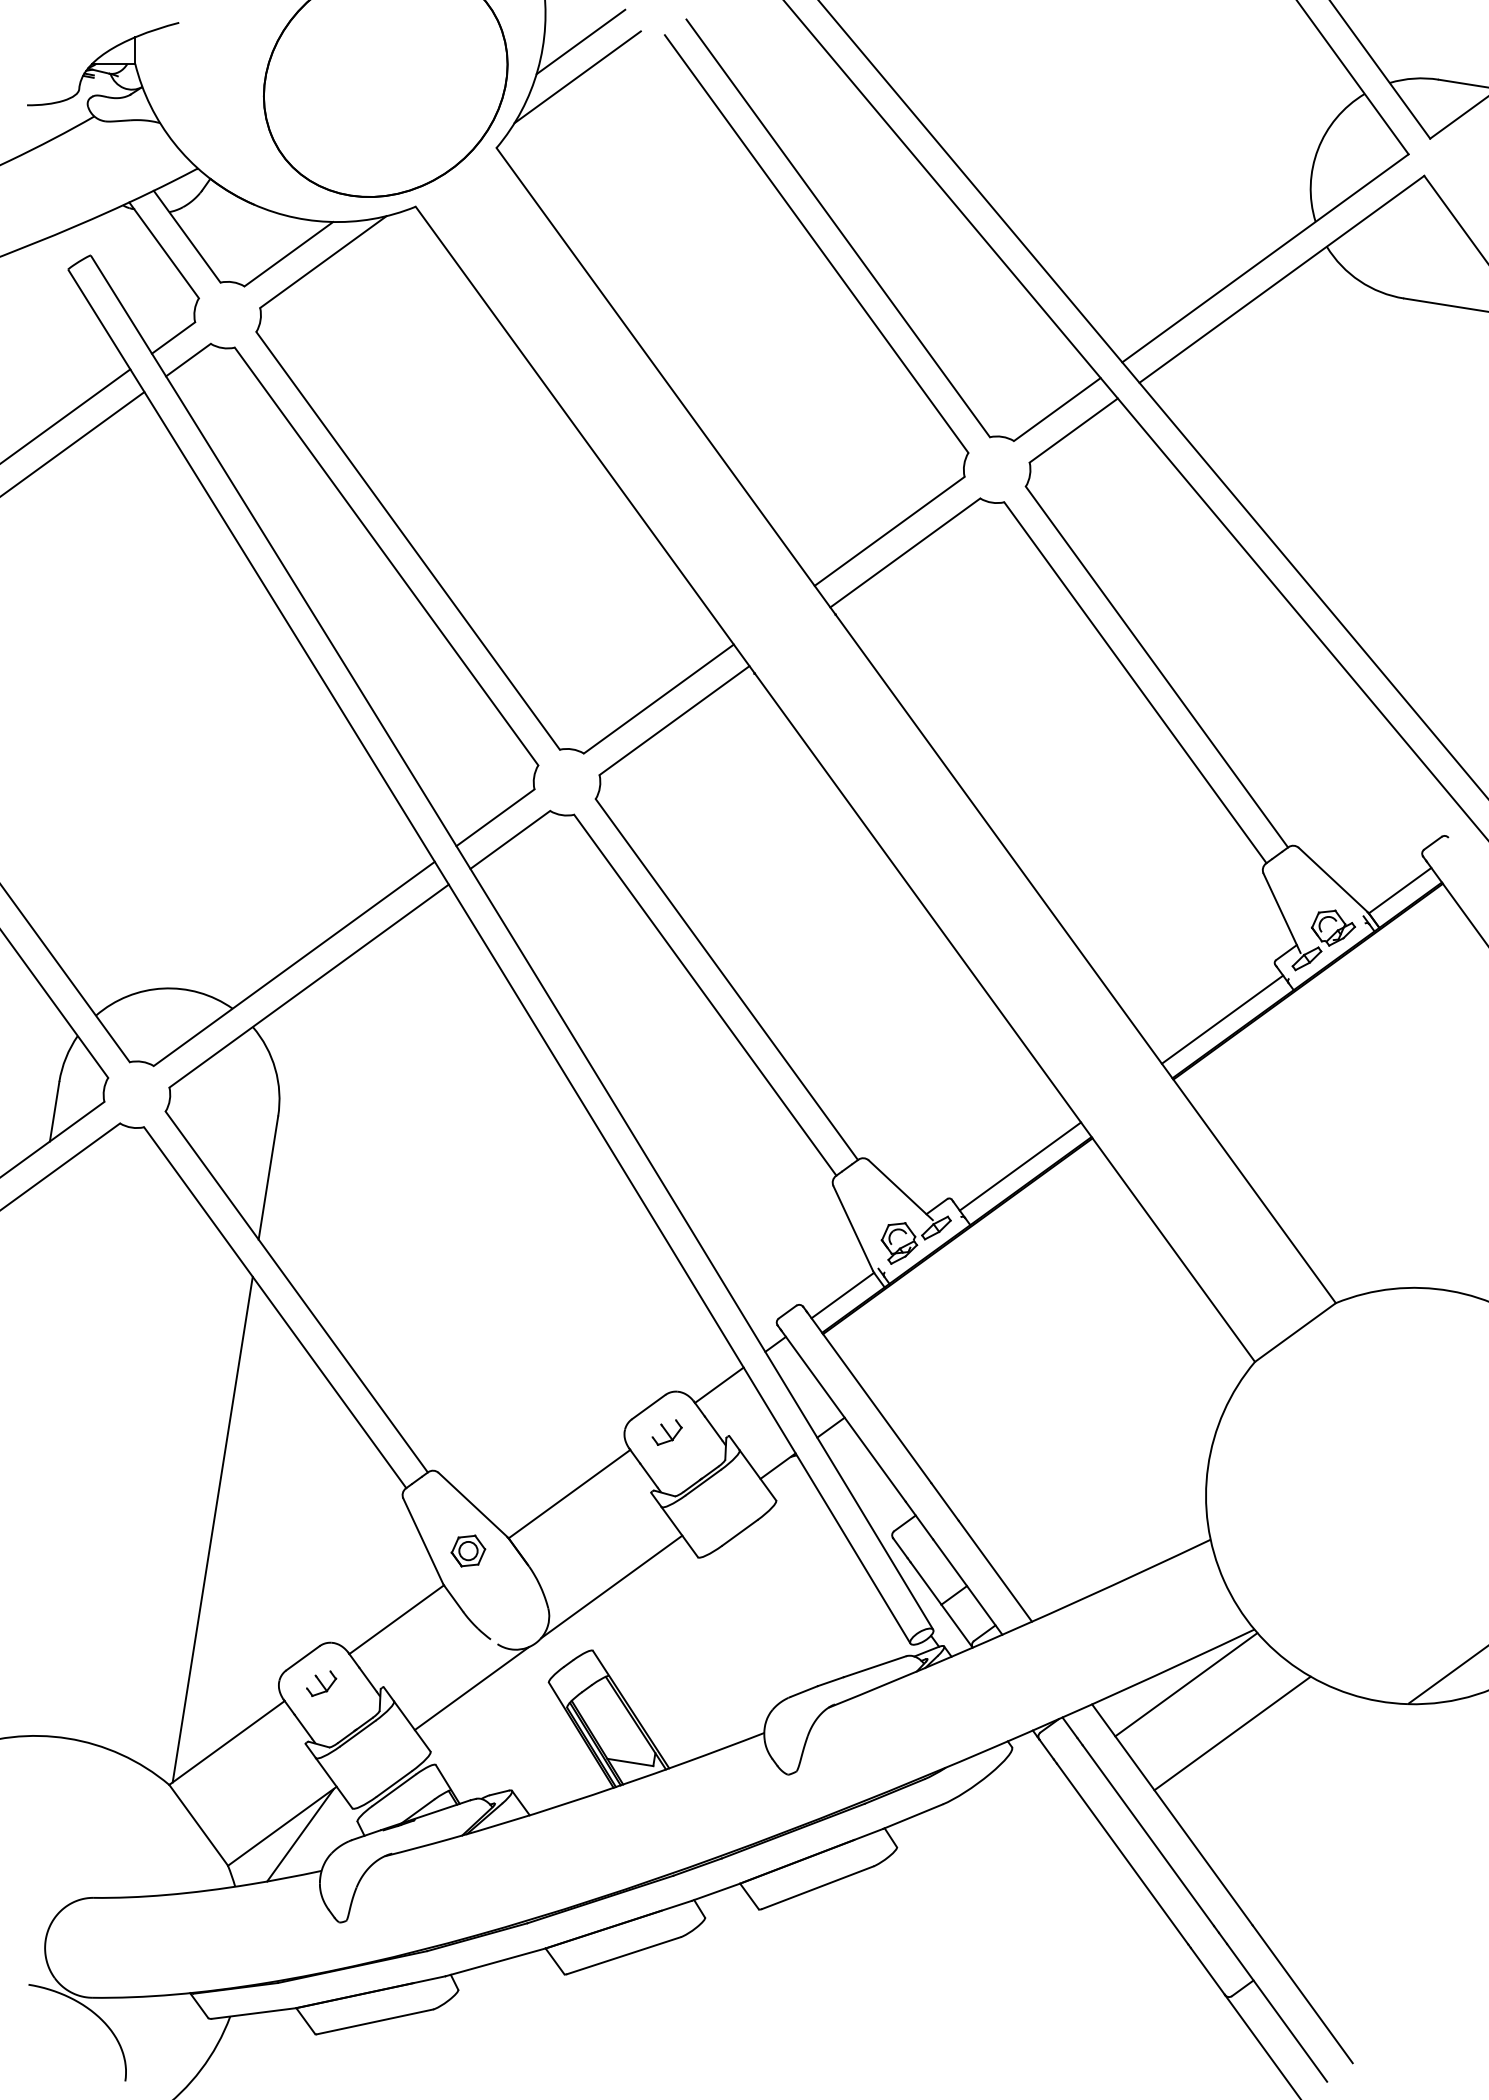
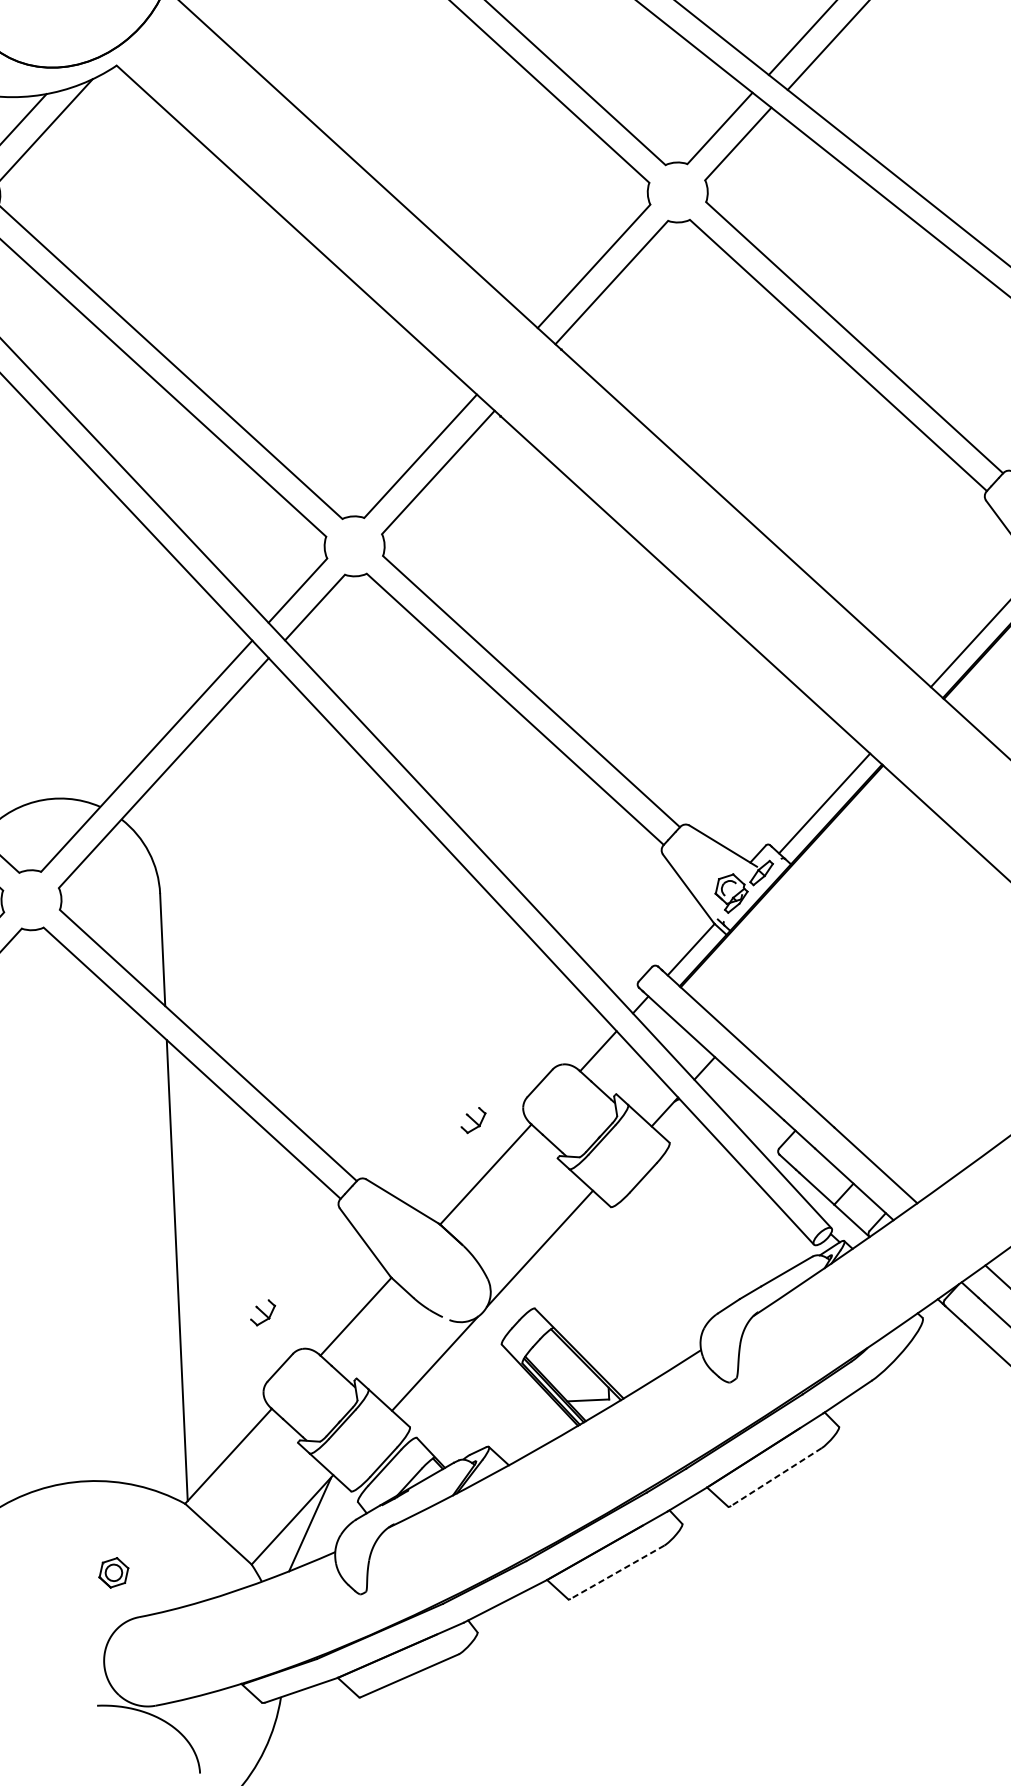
part: (666, 1432) -> (472, 1120), moved
part: (468, 1550) -> (113, 1572), moved
part: (321, 1683) -> (262, 1312), moved
line: (817, 1887) -> (776, 1476), solid -> dashed
line: (623, 1955) -> (617, 1572), solid -> dashed

